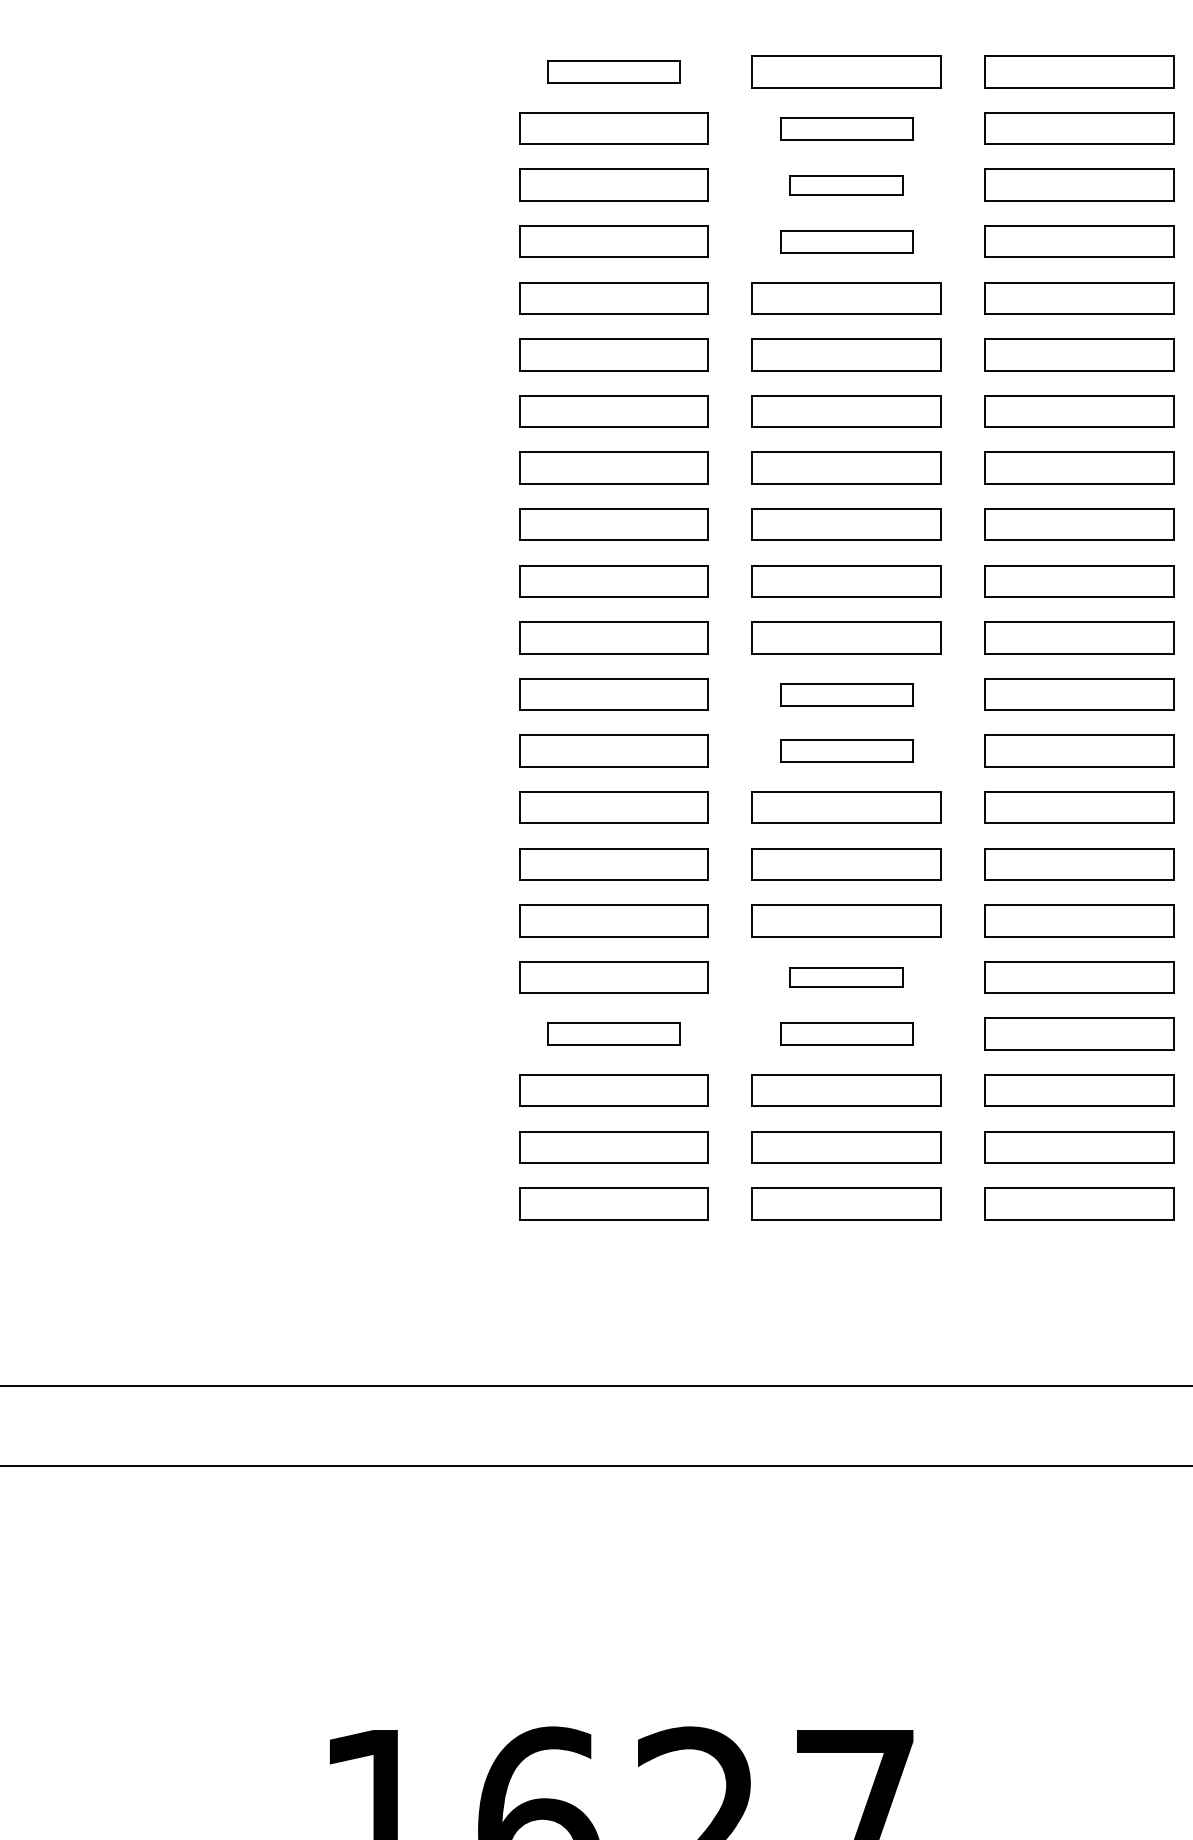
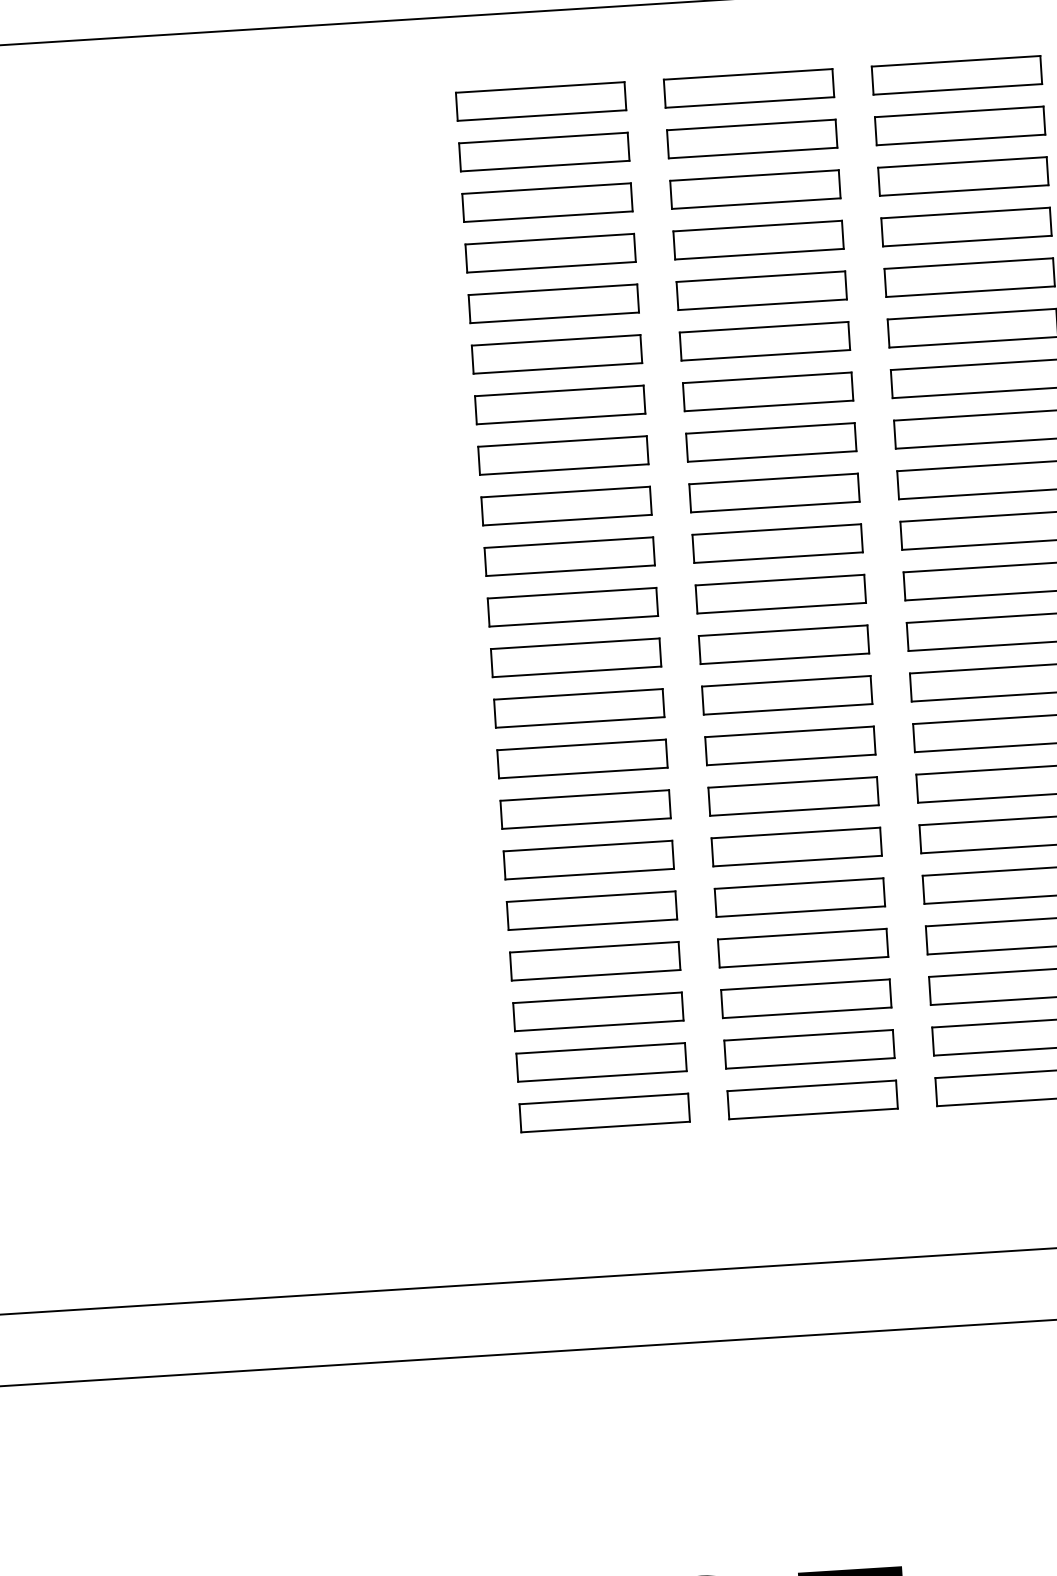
part: (613, 71) -> (540, 101), size x1.43
part: (846, 128) -> (752, 138), size x1.43
part: (846, 184) -> (755, 188), size x1.67
part: (846, 241) -> (758, 239), size x1.43
part: (846, 694) -> (783, 644), size x1.43
part: (846, 750) -> (787, 694), size x1.43
part: (846, 977) -> (799, 897), size x1.67
part: (613, 1033) -> (594, 960), size x1.43
part: (846, 1033) -> (803, 947), size x1.43

